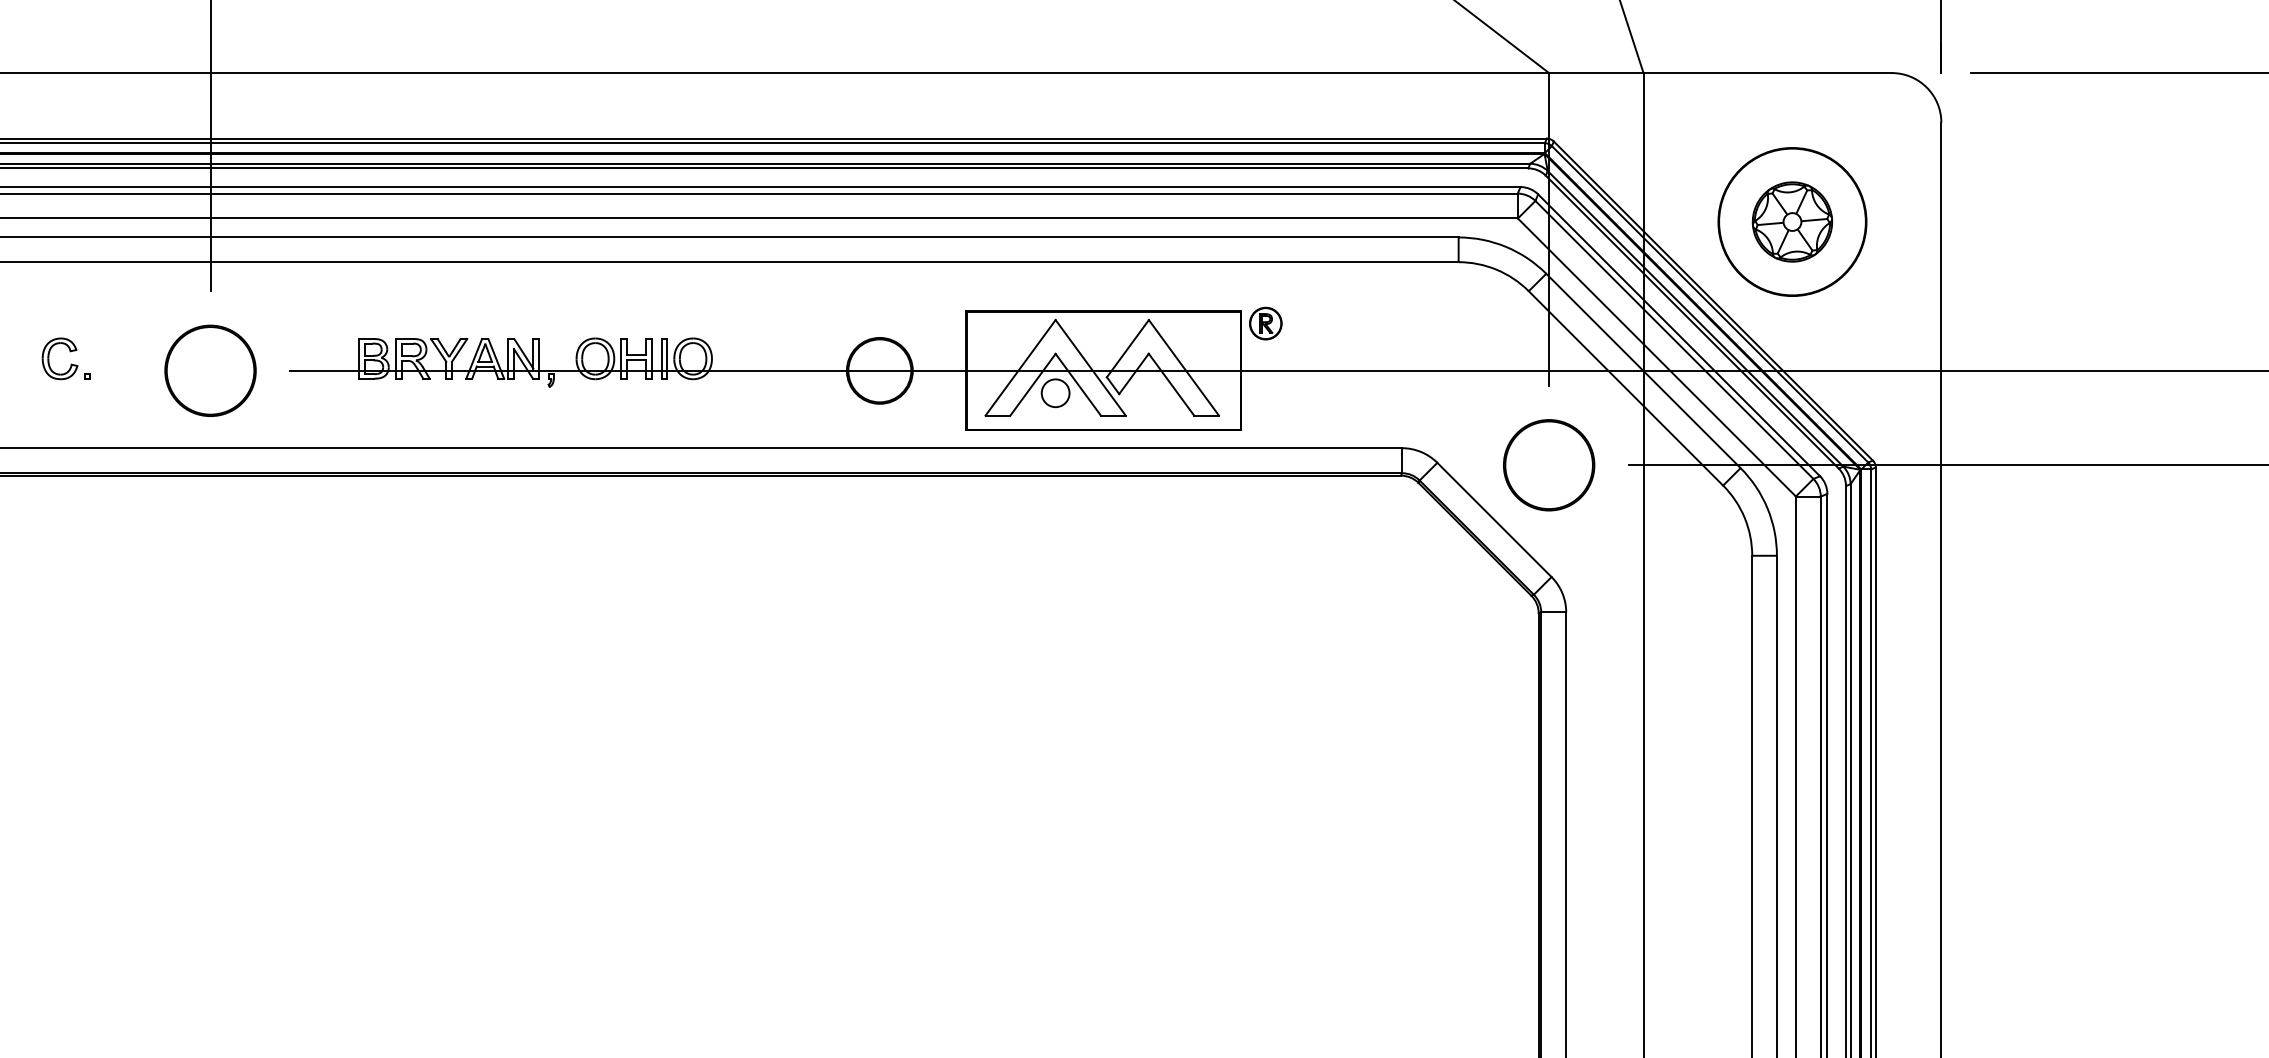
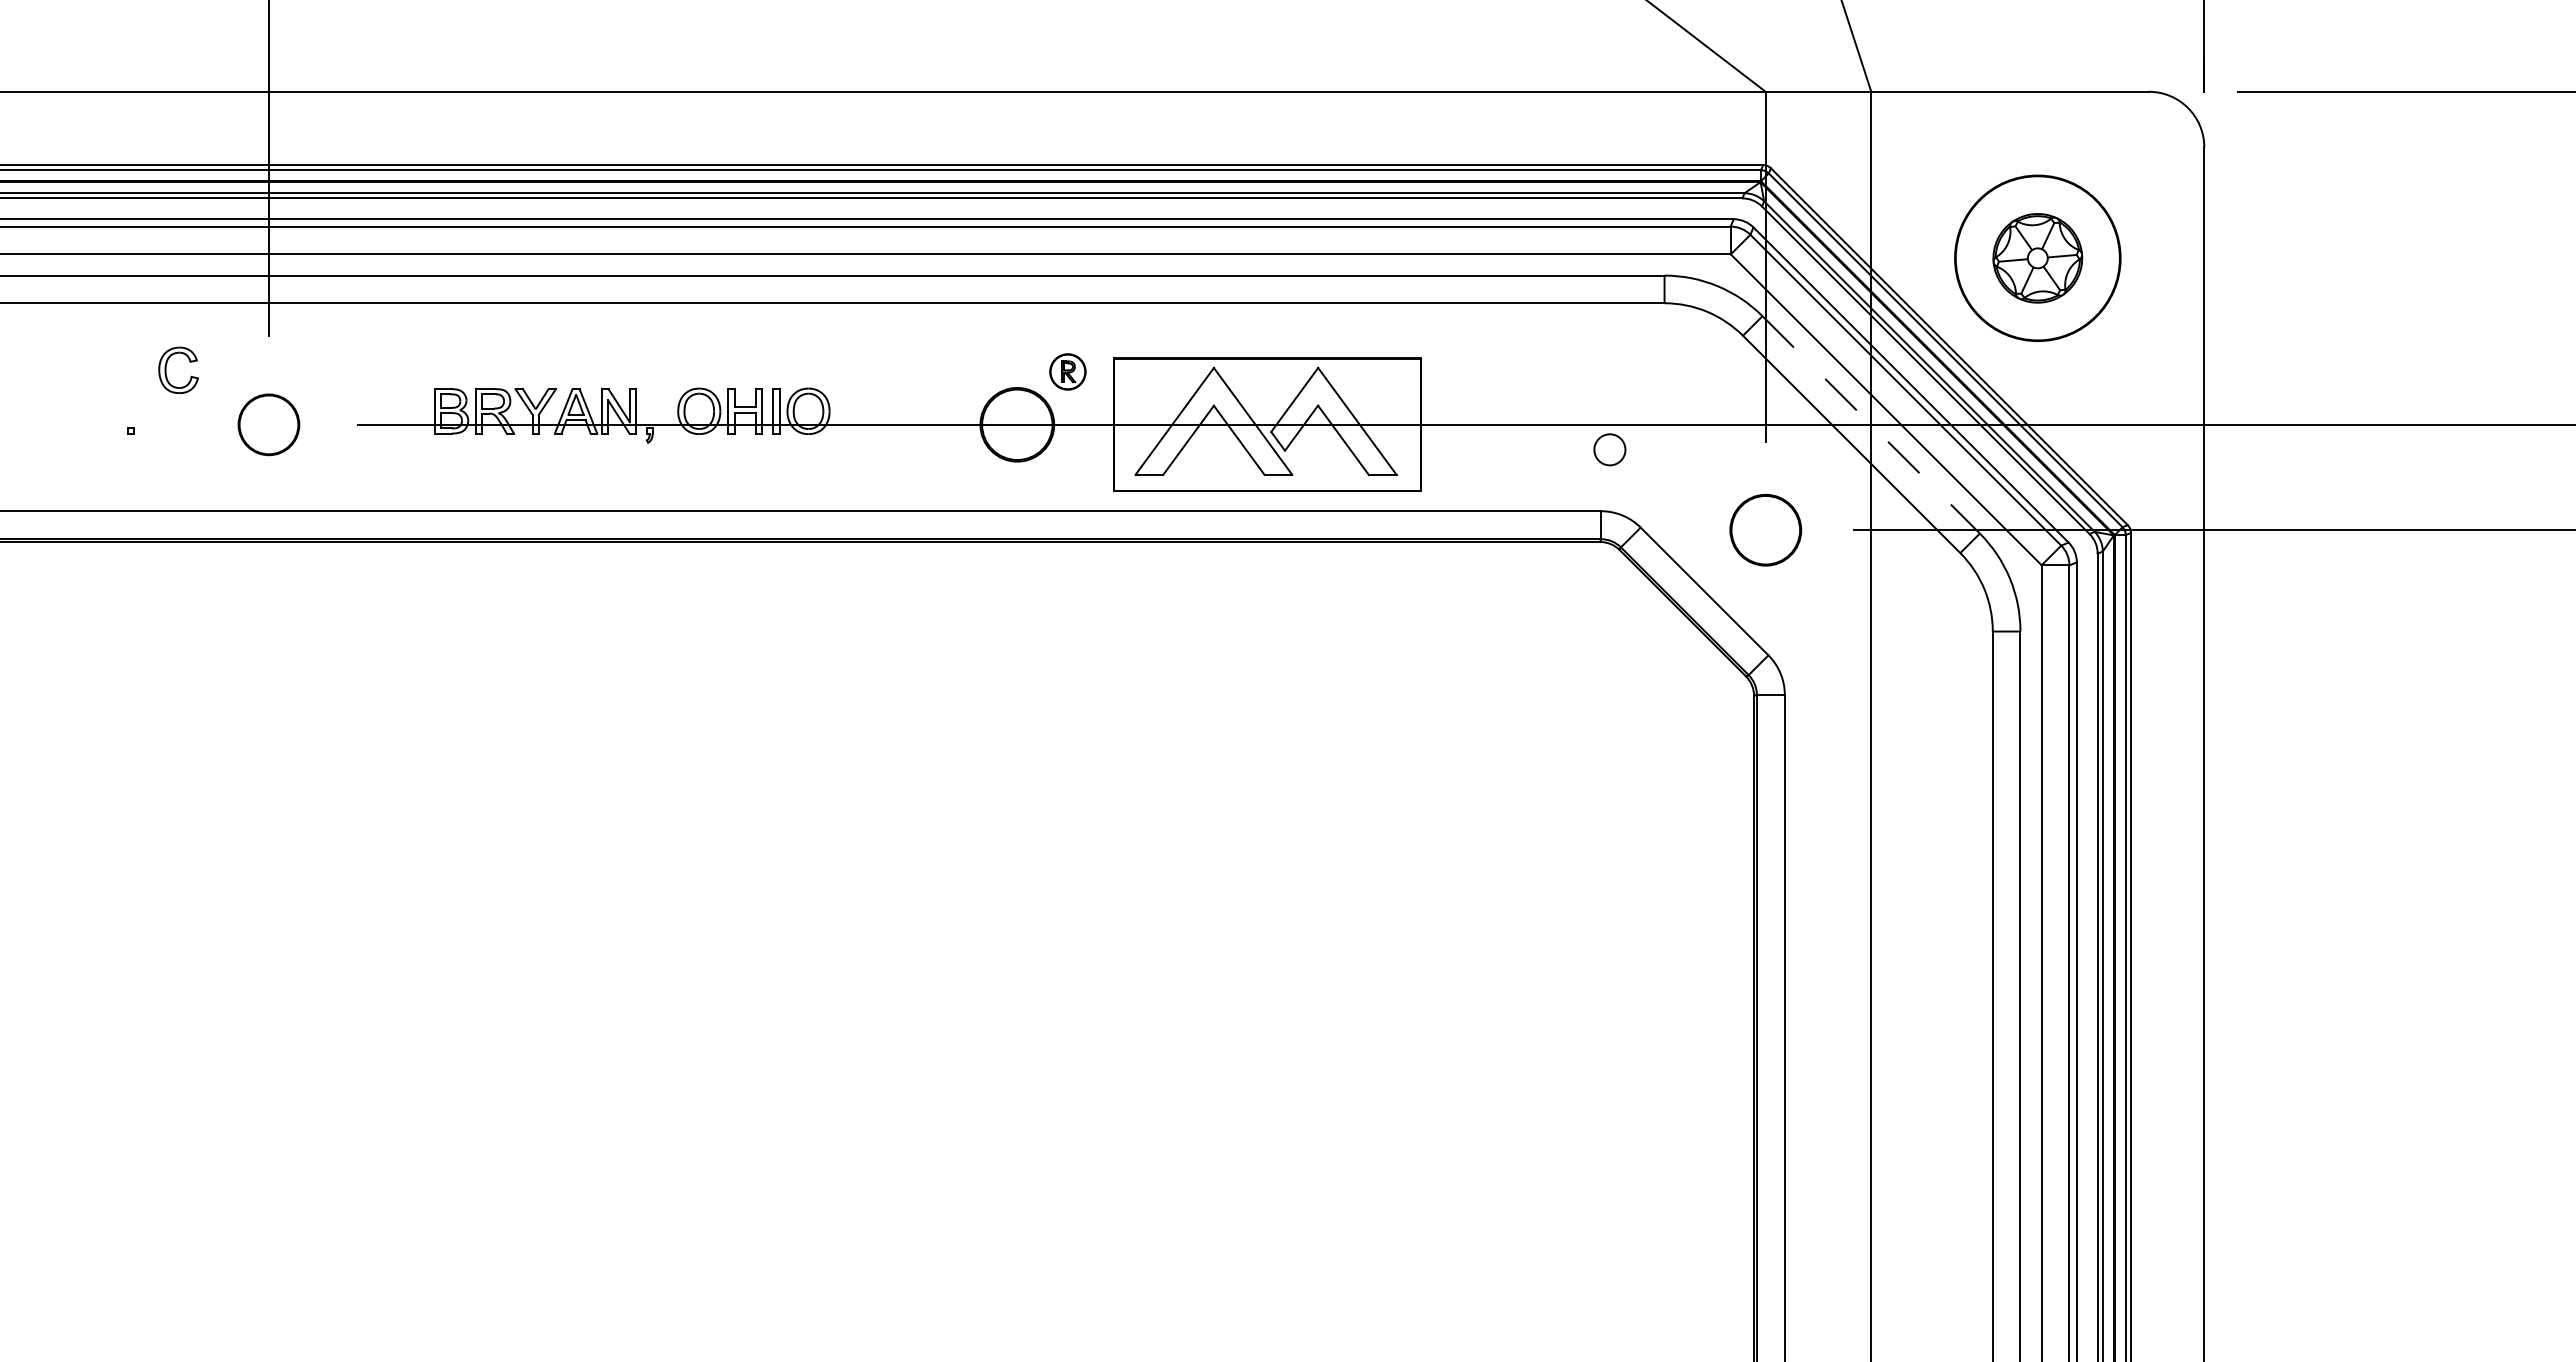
part: (1265, 323) -> (1067, 371), moved
part: (49, 358) -> (166, 369), moved
part: (210, 370) -> (268, 424), size x0.6
line: (1643, 370) -> (1871, 424), solid -> dashed
circle: (1055, 392) -> (1609, 449), moved
part: (1548, 464) -> (1765, 529), size x0.7

